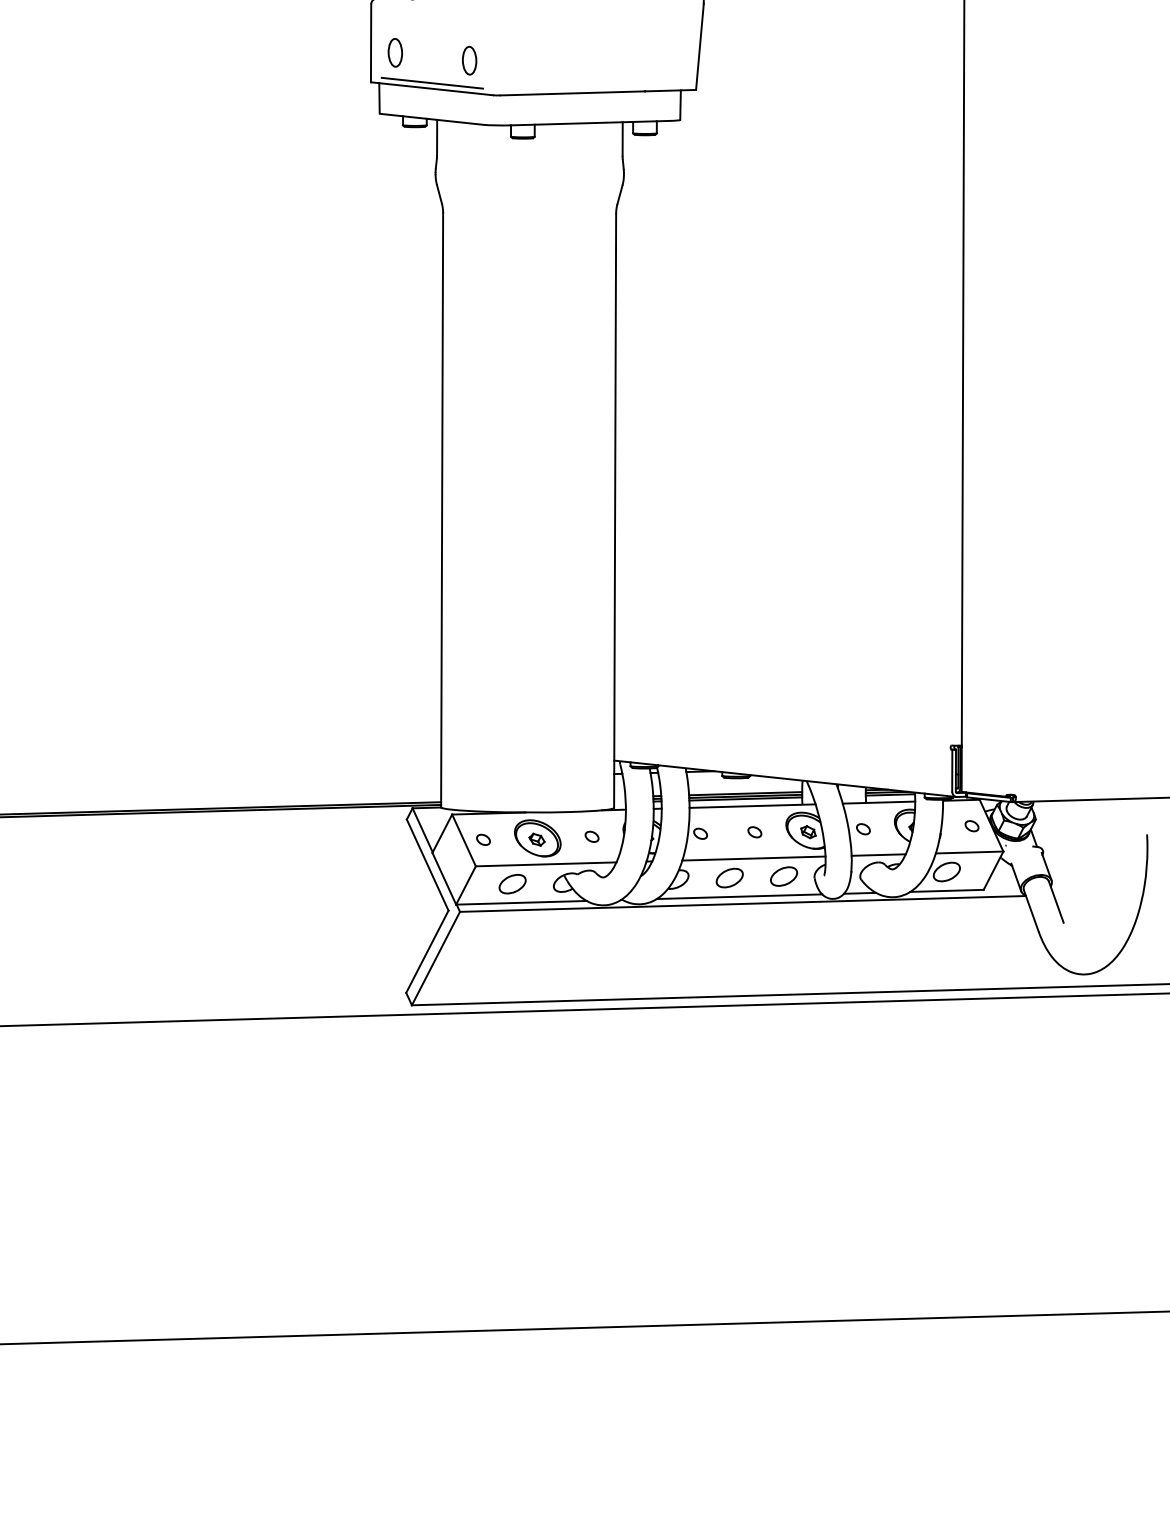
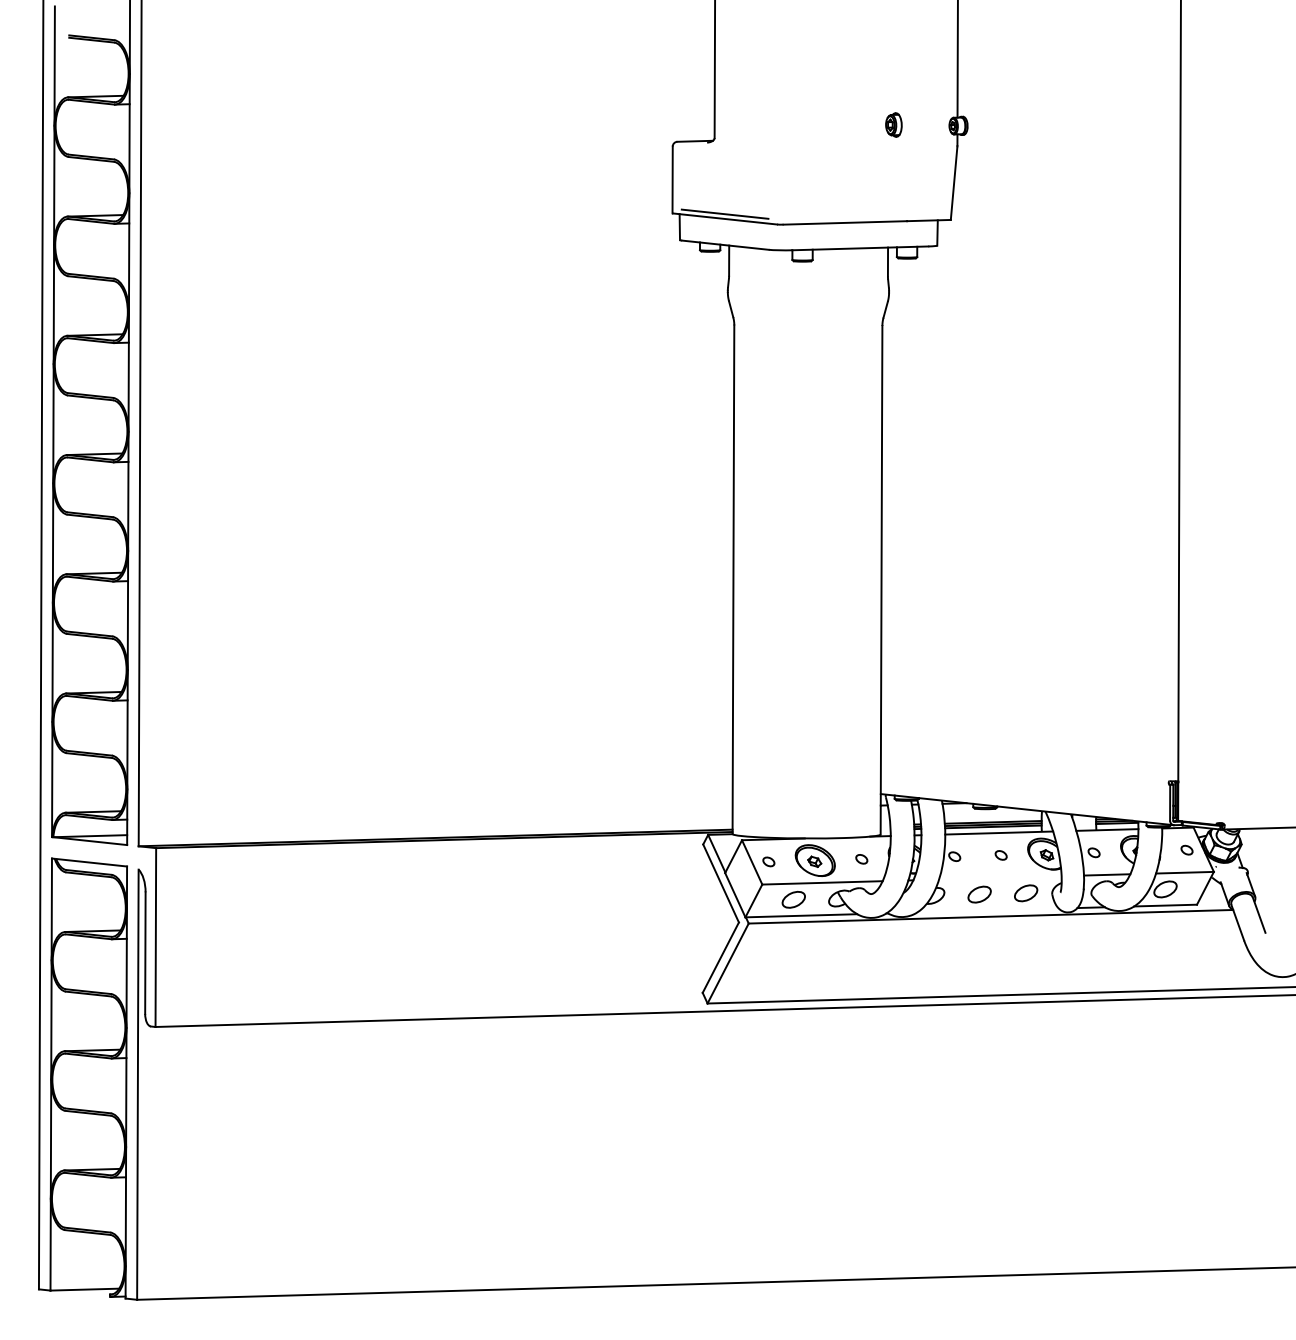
part: (395, 52) -> (693, 187), removed
part: (469, 60) -> (756, 194), removed
line: (754, 858) -> (1000, 877), removed
line: (738, 896) -> (987, 910), removed

